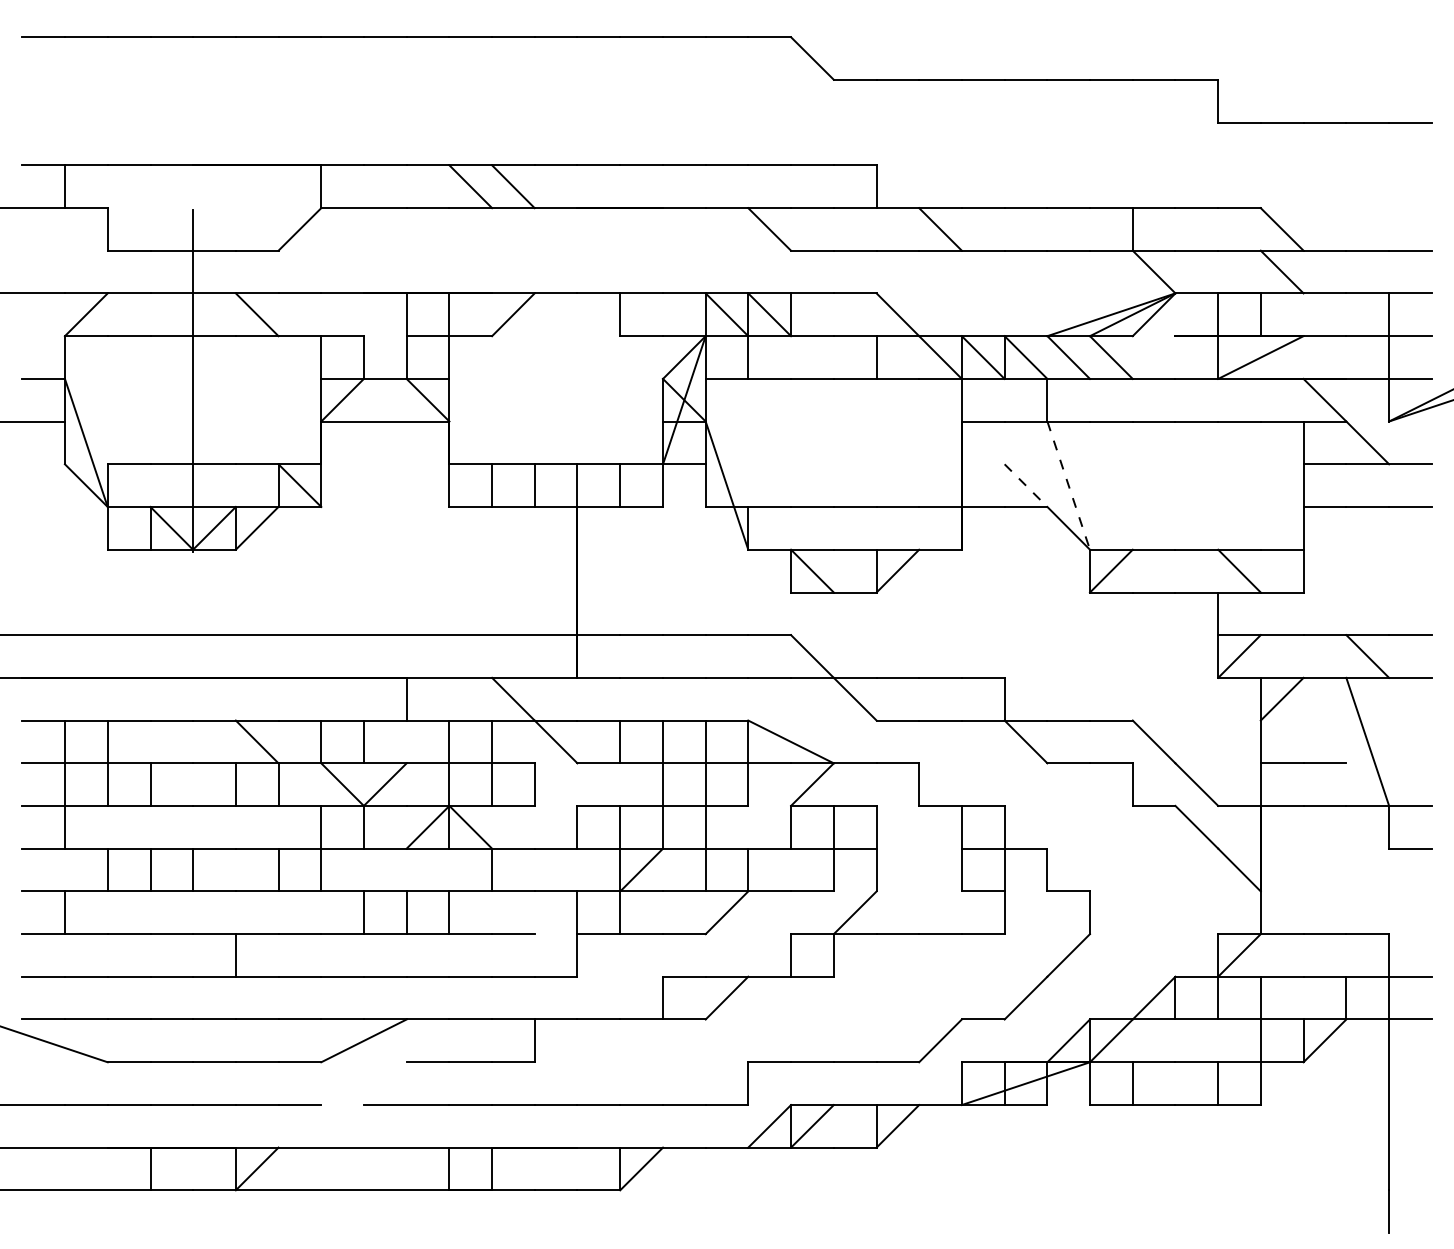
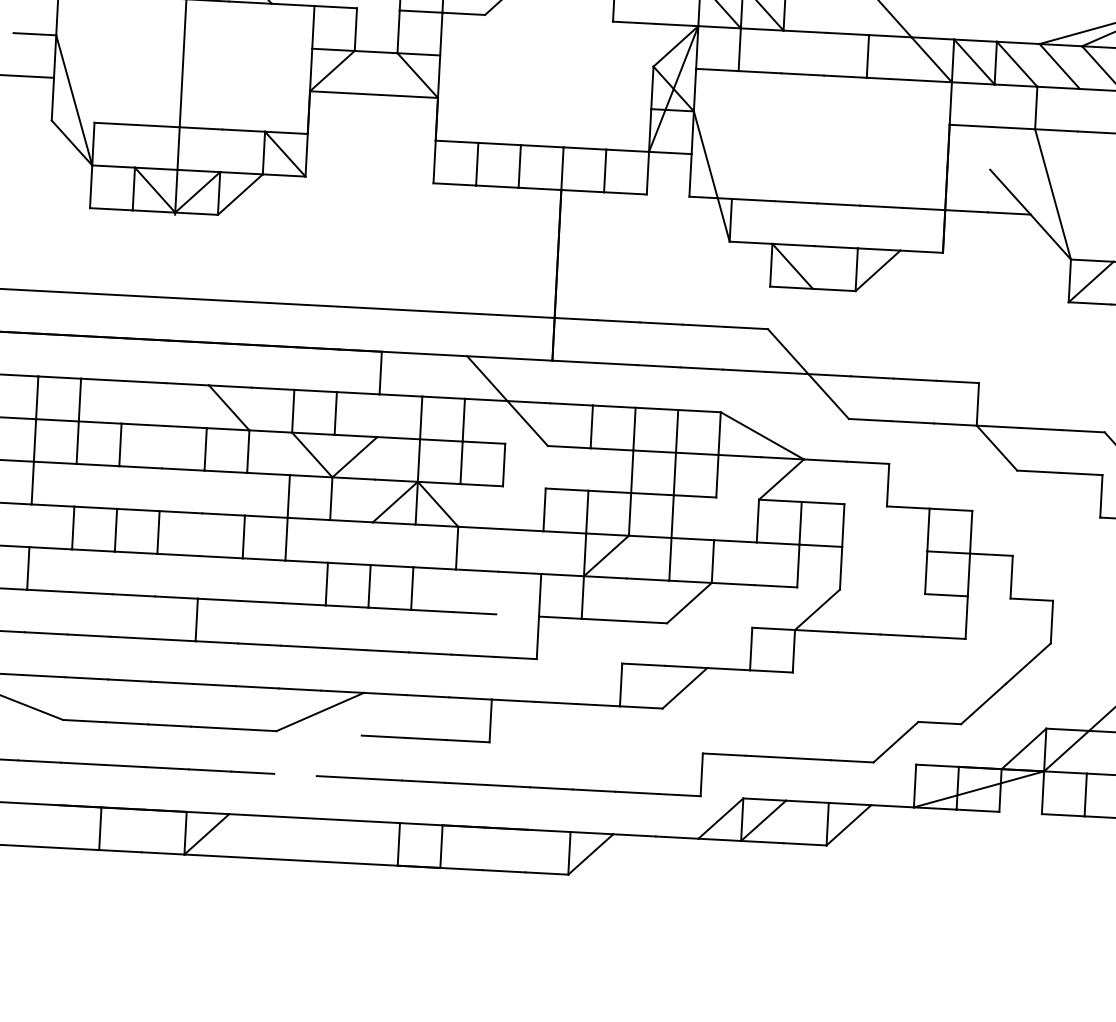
line: (1026, 485) -> (1010, 192), dashed -> solid
line: (1068, 485) -> (1052, 194), dashed -> solid

